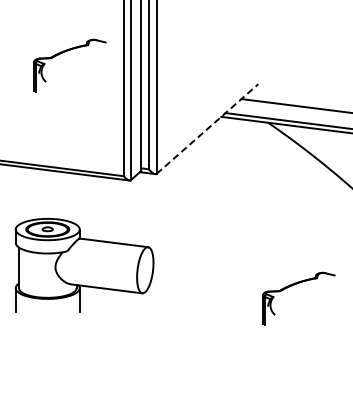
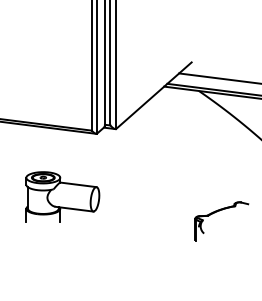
part: (63, 53) -> (47, 39), removed
line: (207, 129) -> (153, 96), dashed -> solid
part: (84, 265) -> (62, 196), size x0.71

